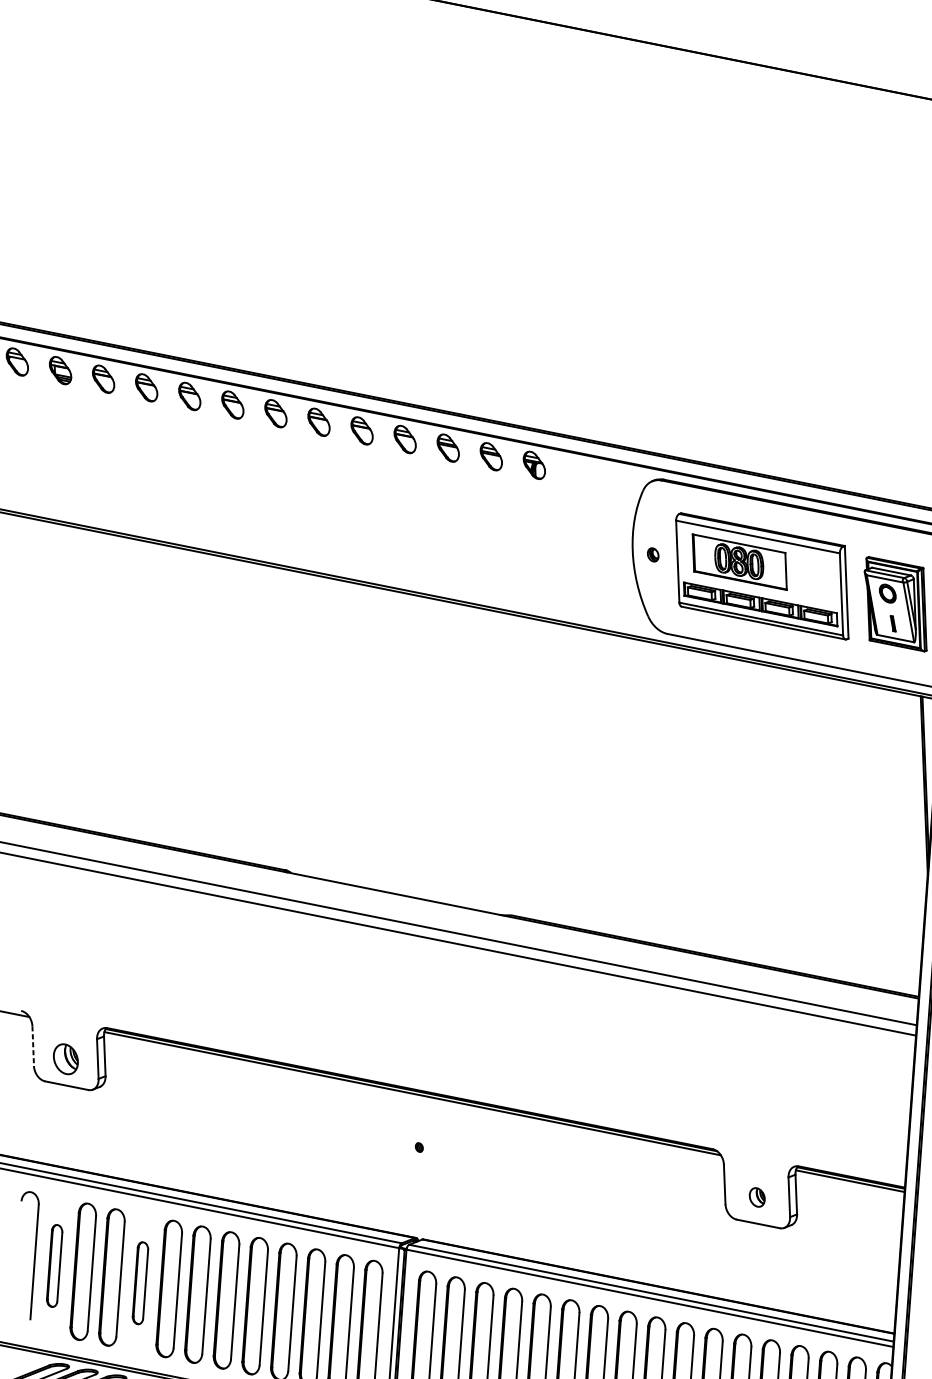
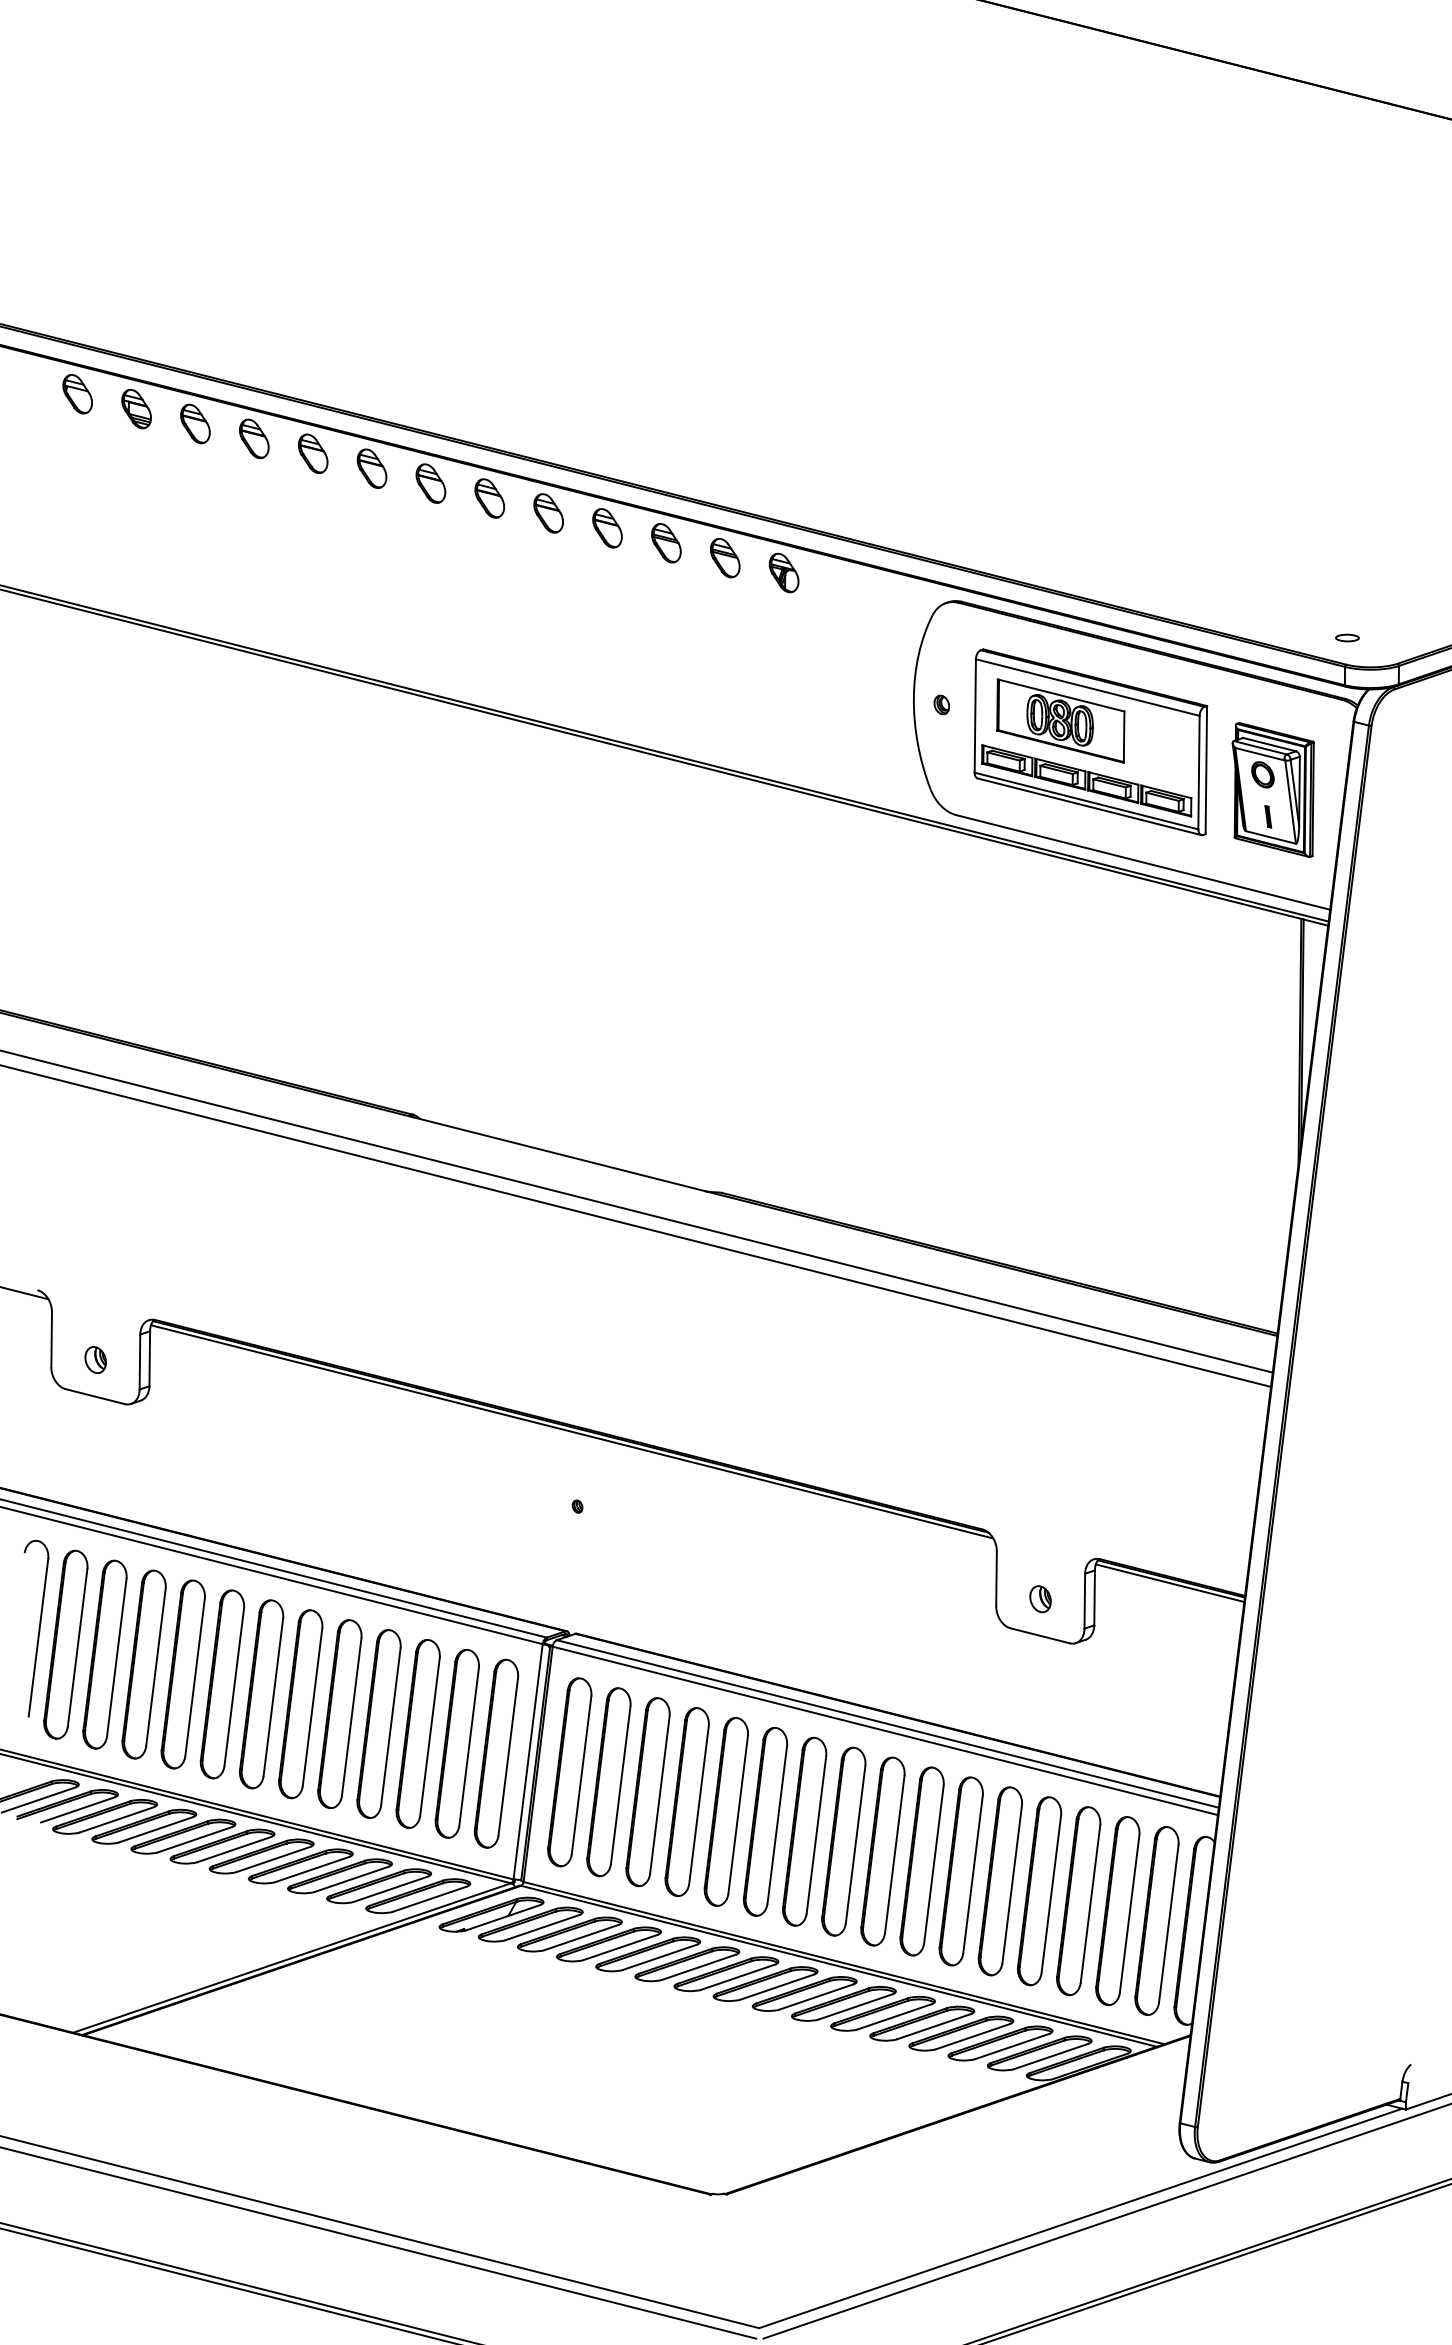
line: (33, 1046) -> (51, 1340), dashed -> solid
part: (65, 1058) -> (95, 1359), size x0.62
part: (54, 1265) -> (65, 1644), size x1.67
part: (140, 1283) -> (182, 1674), size x1.67

